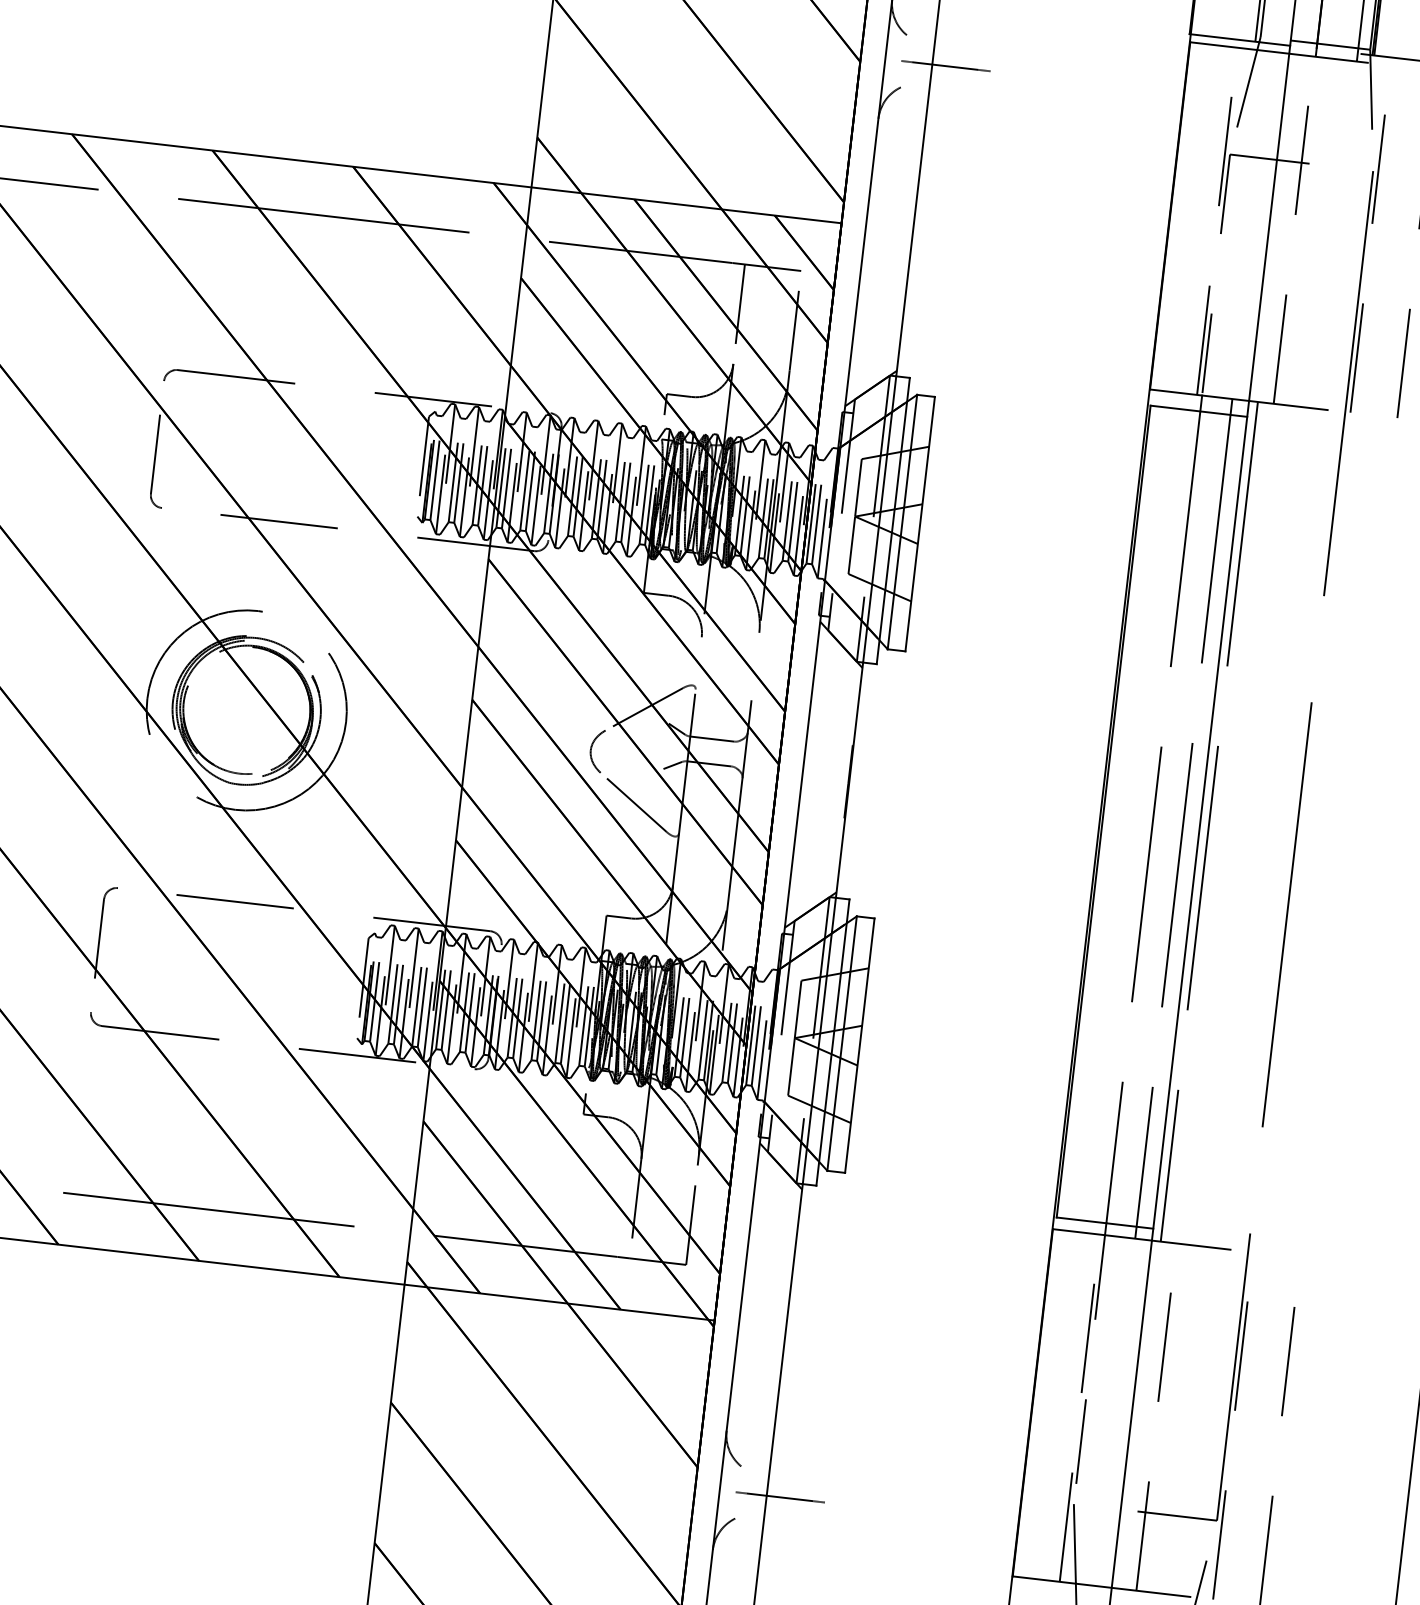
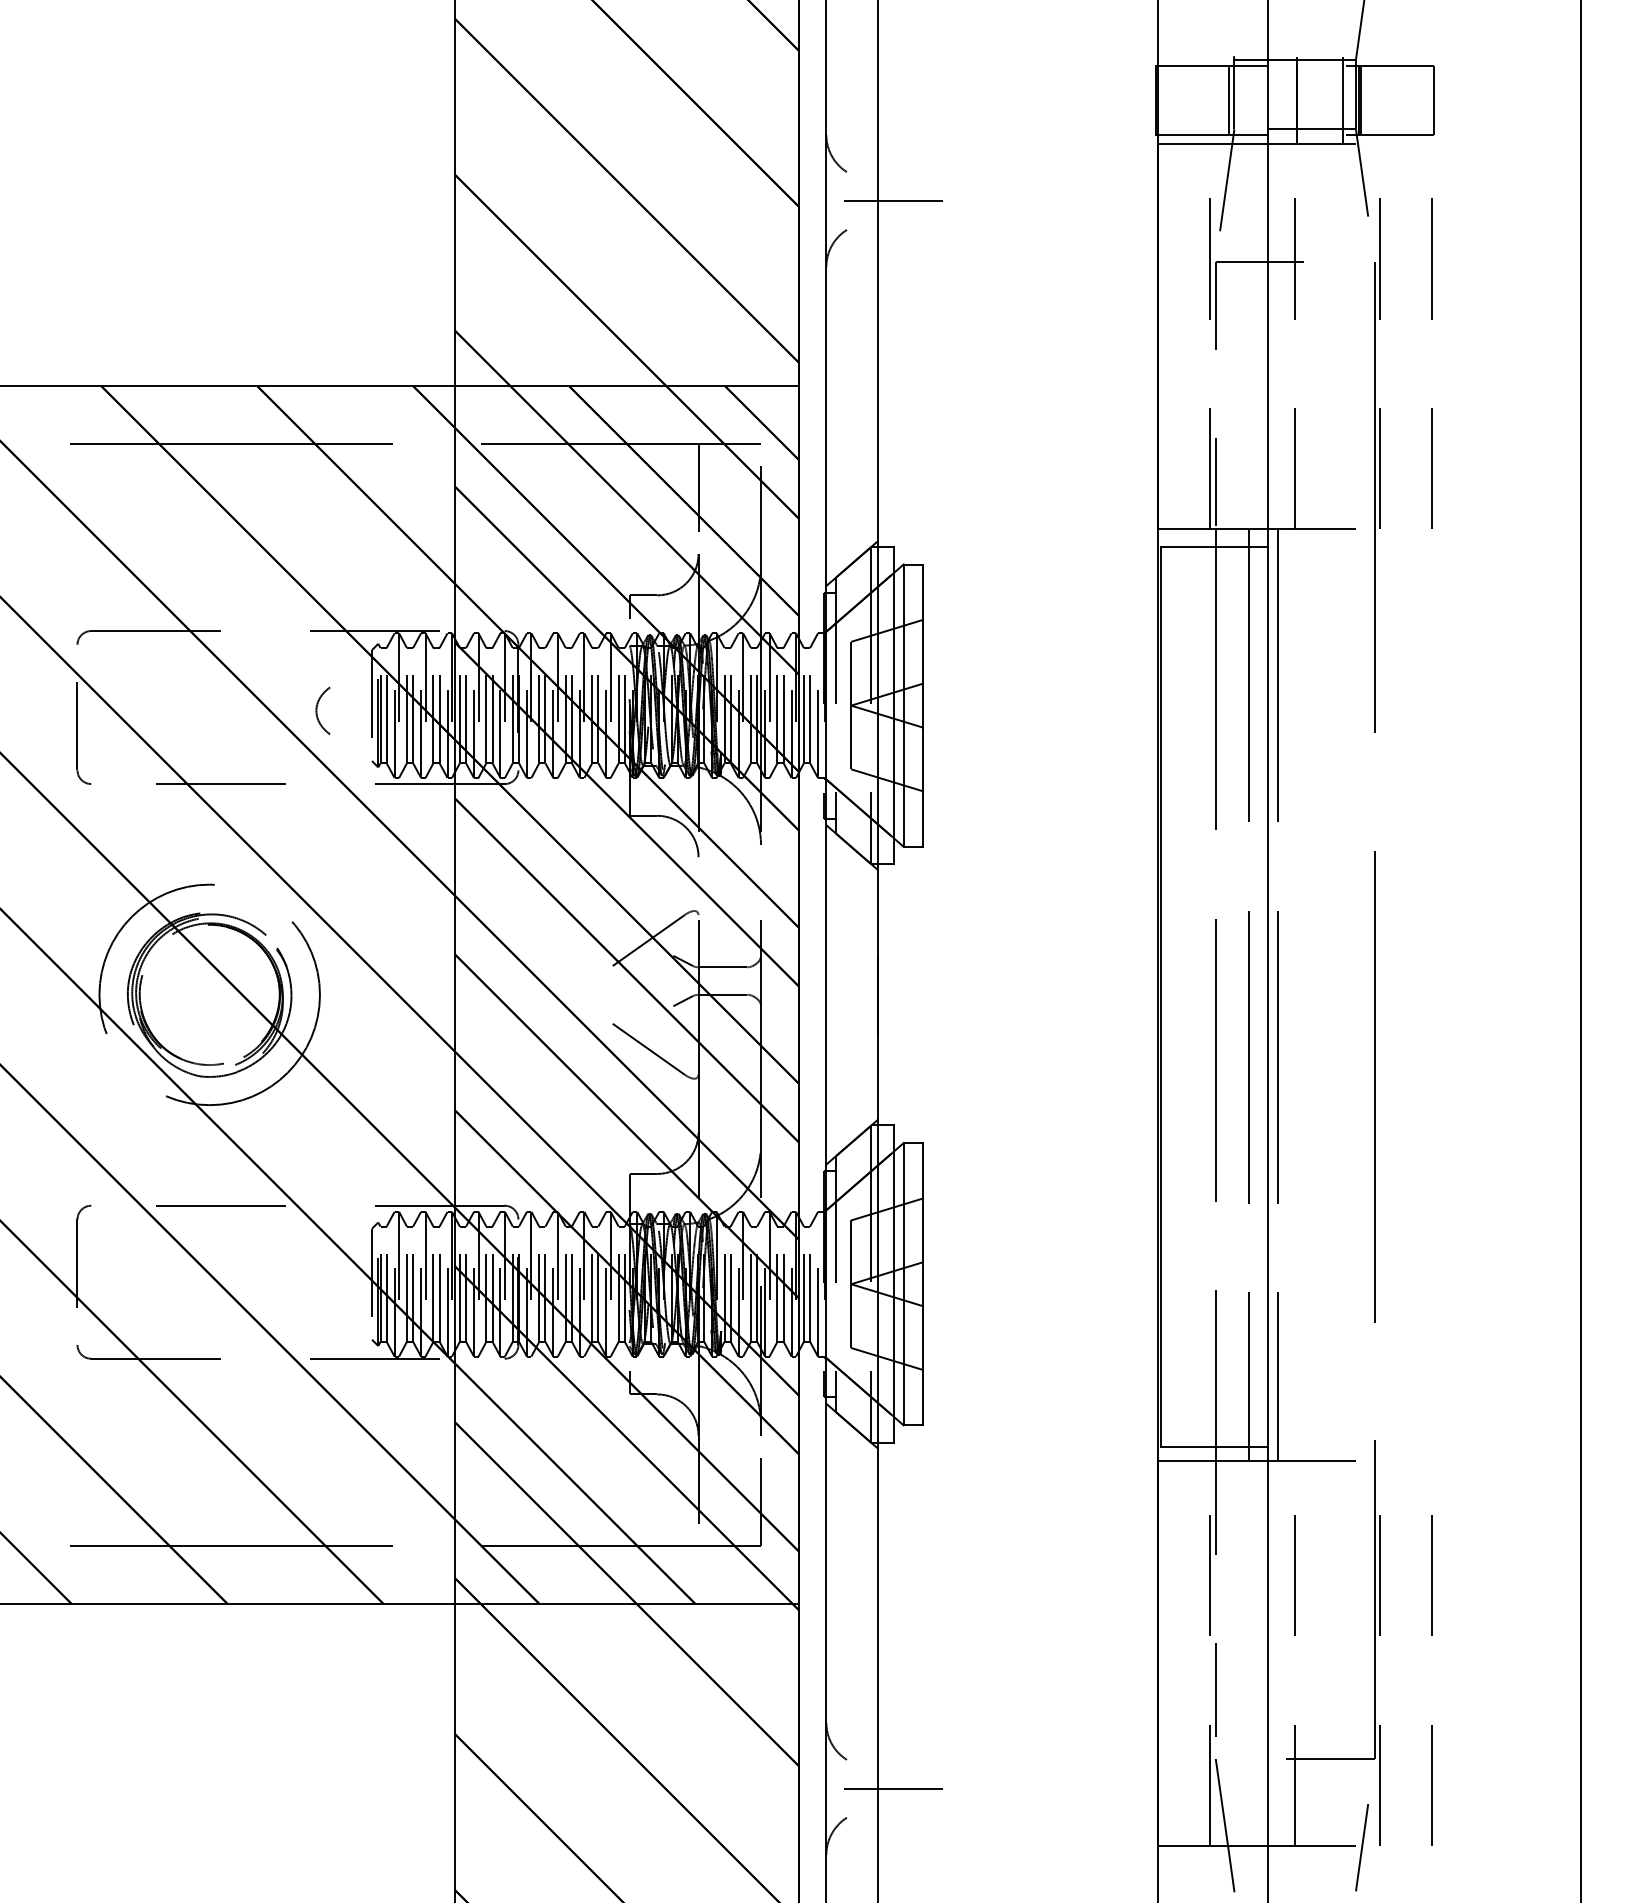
part: (596, 750) -> (322, 710), moved

